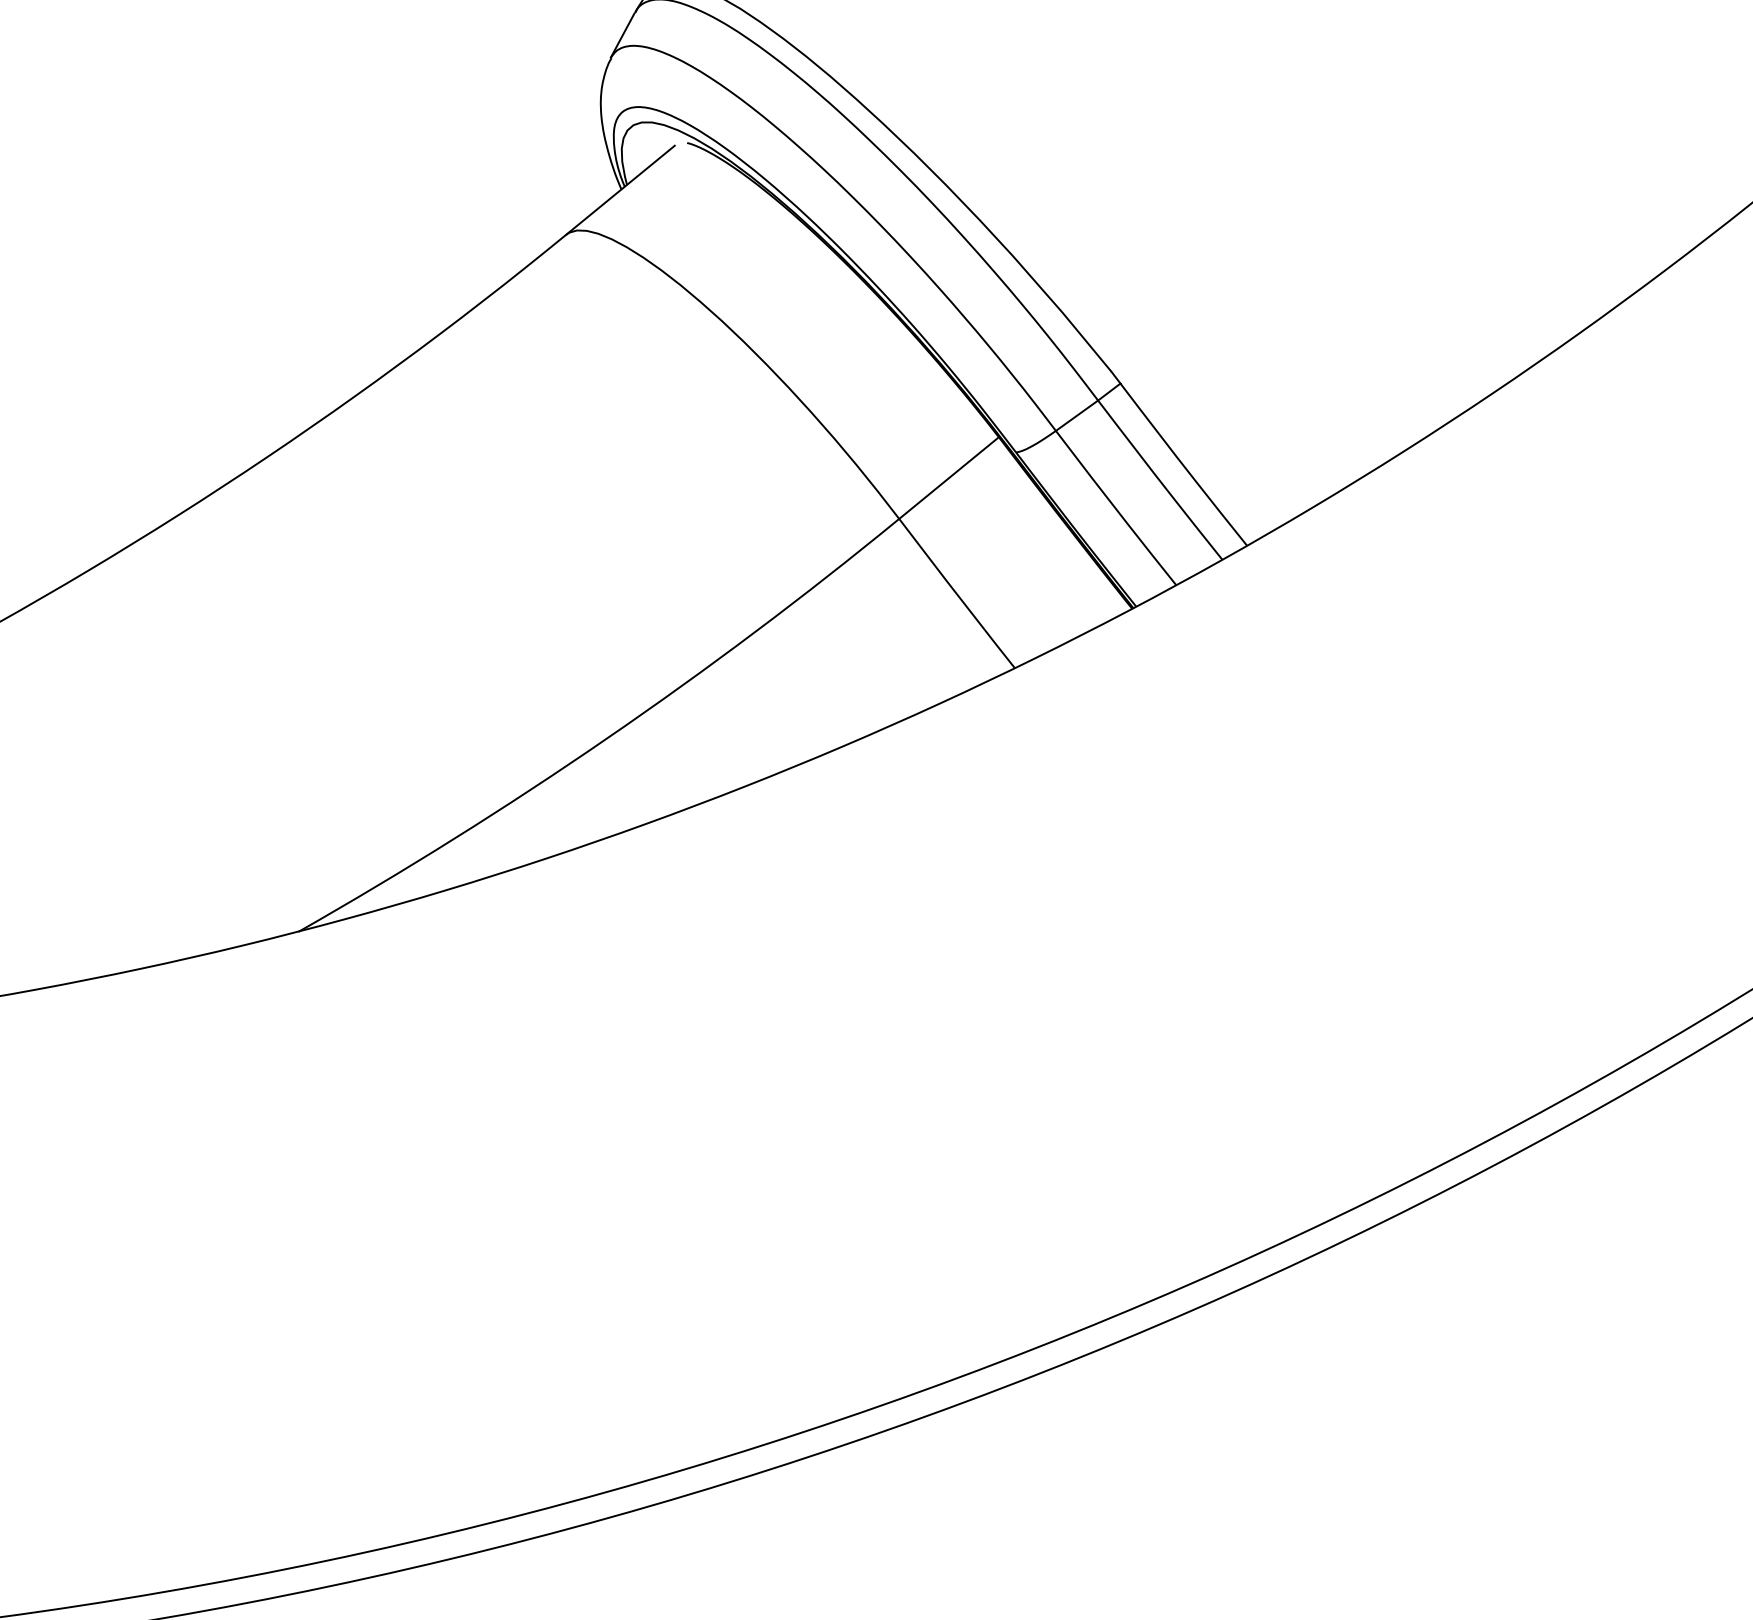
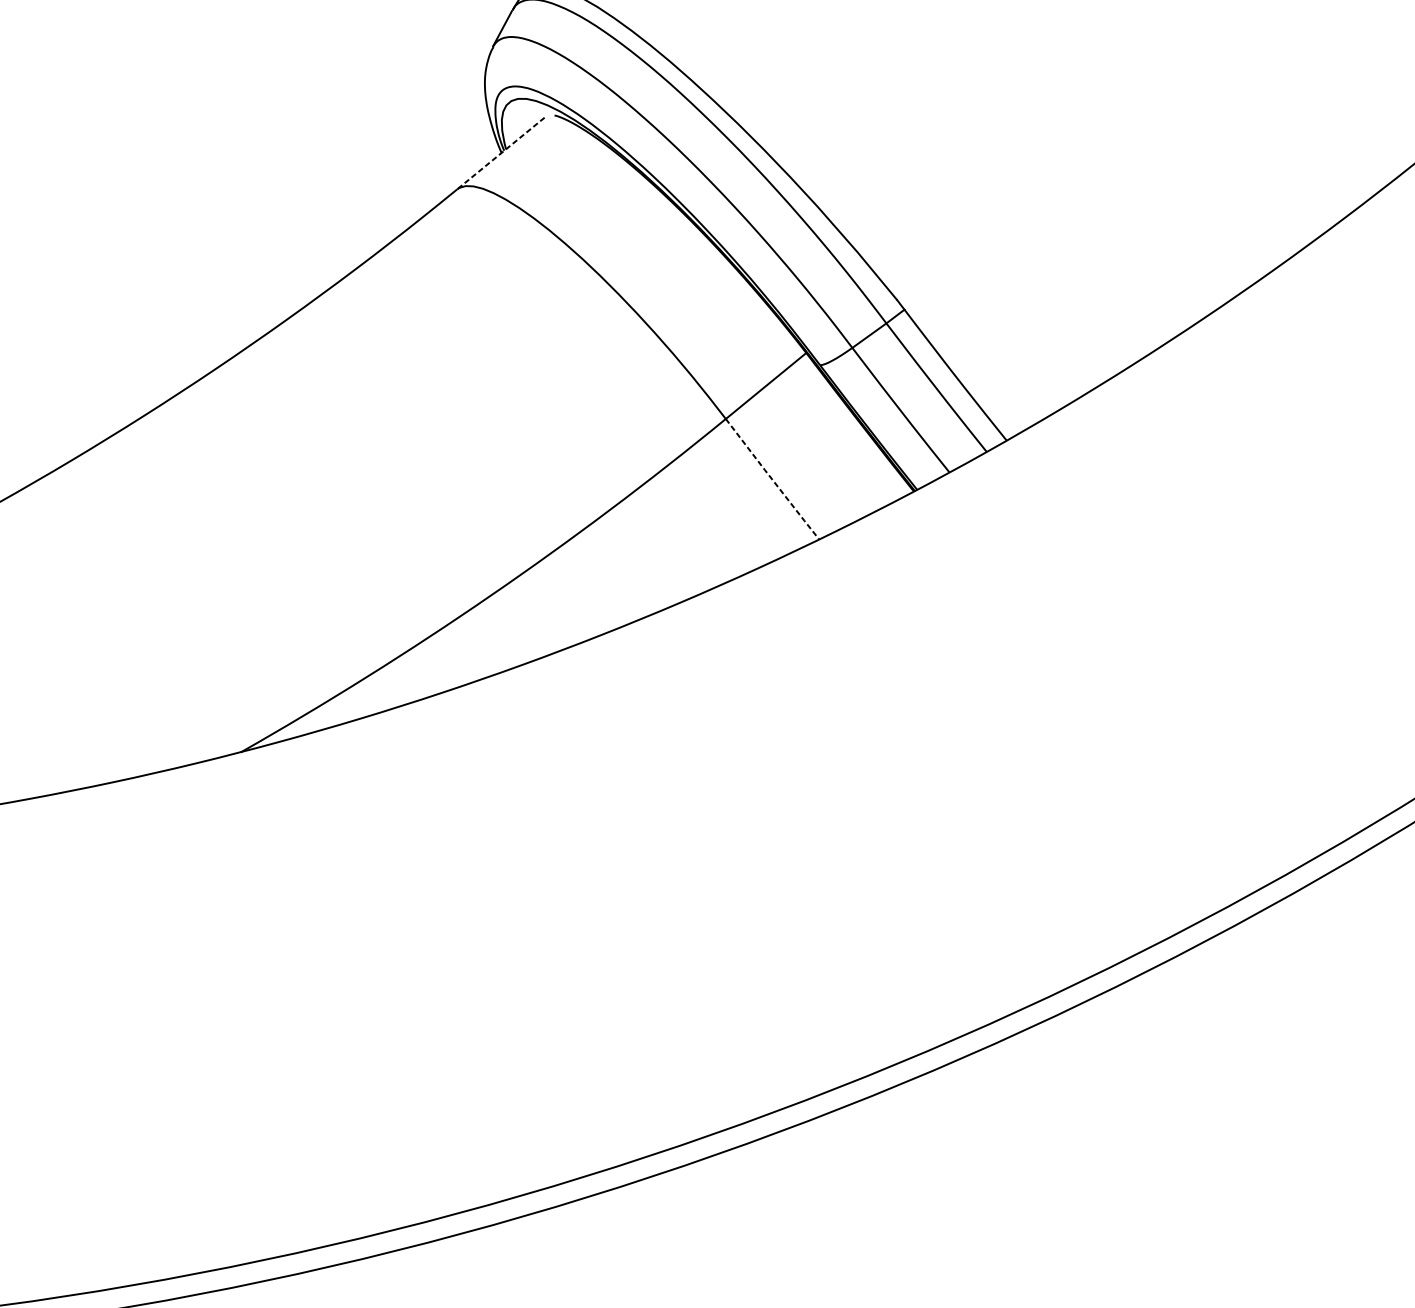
line: (620, 190) -> (500, 153), solid -> dashed
line: (956, 593) -> (772, 479), solid -> dashed

